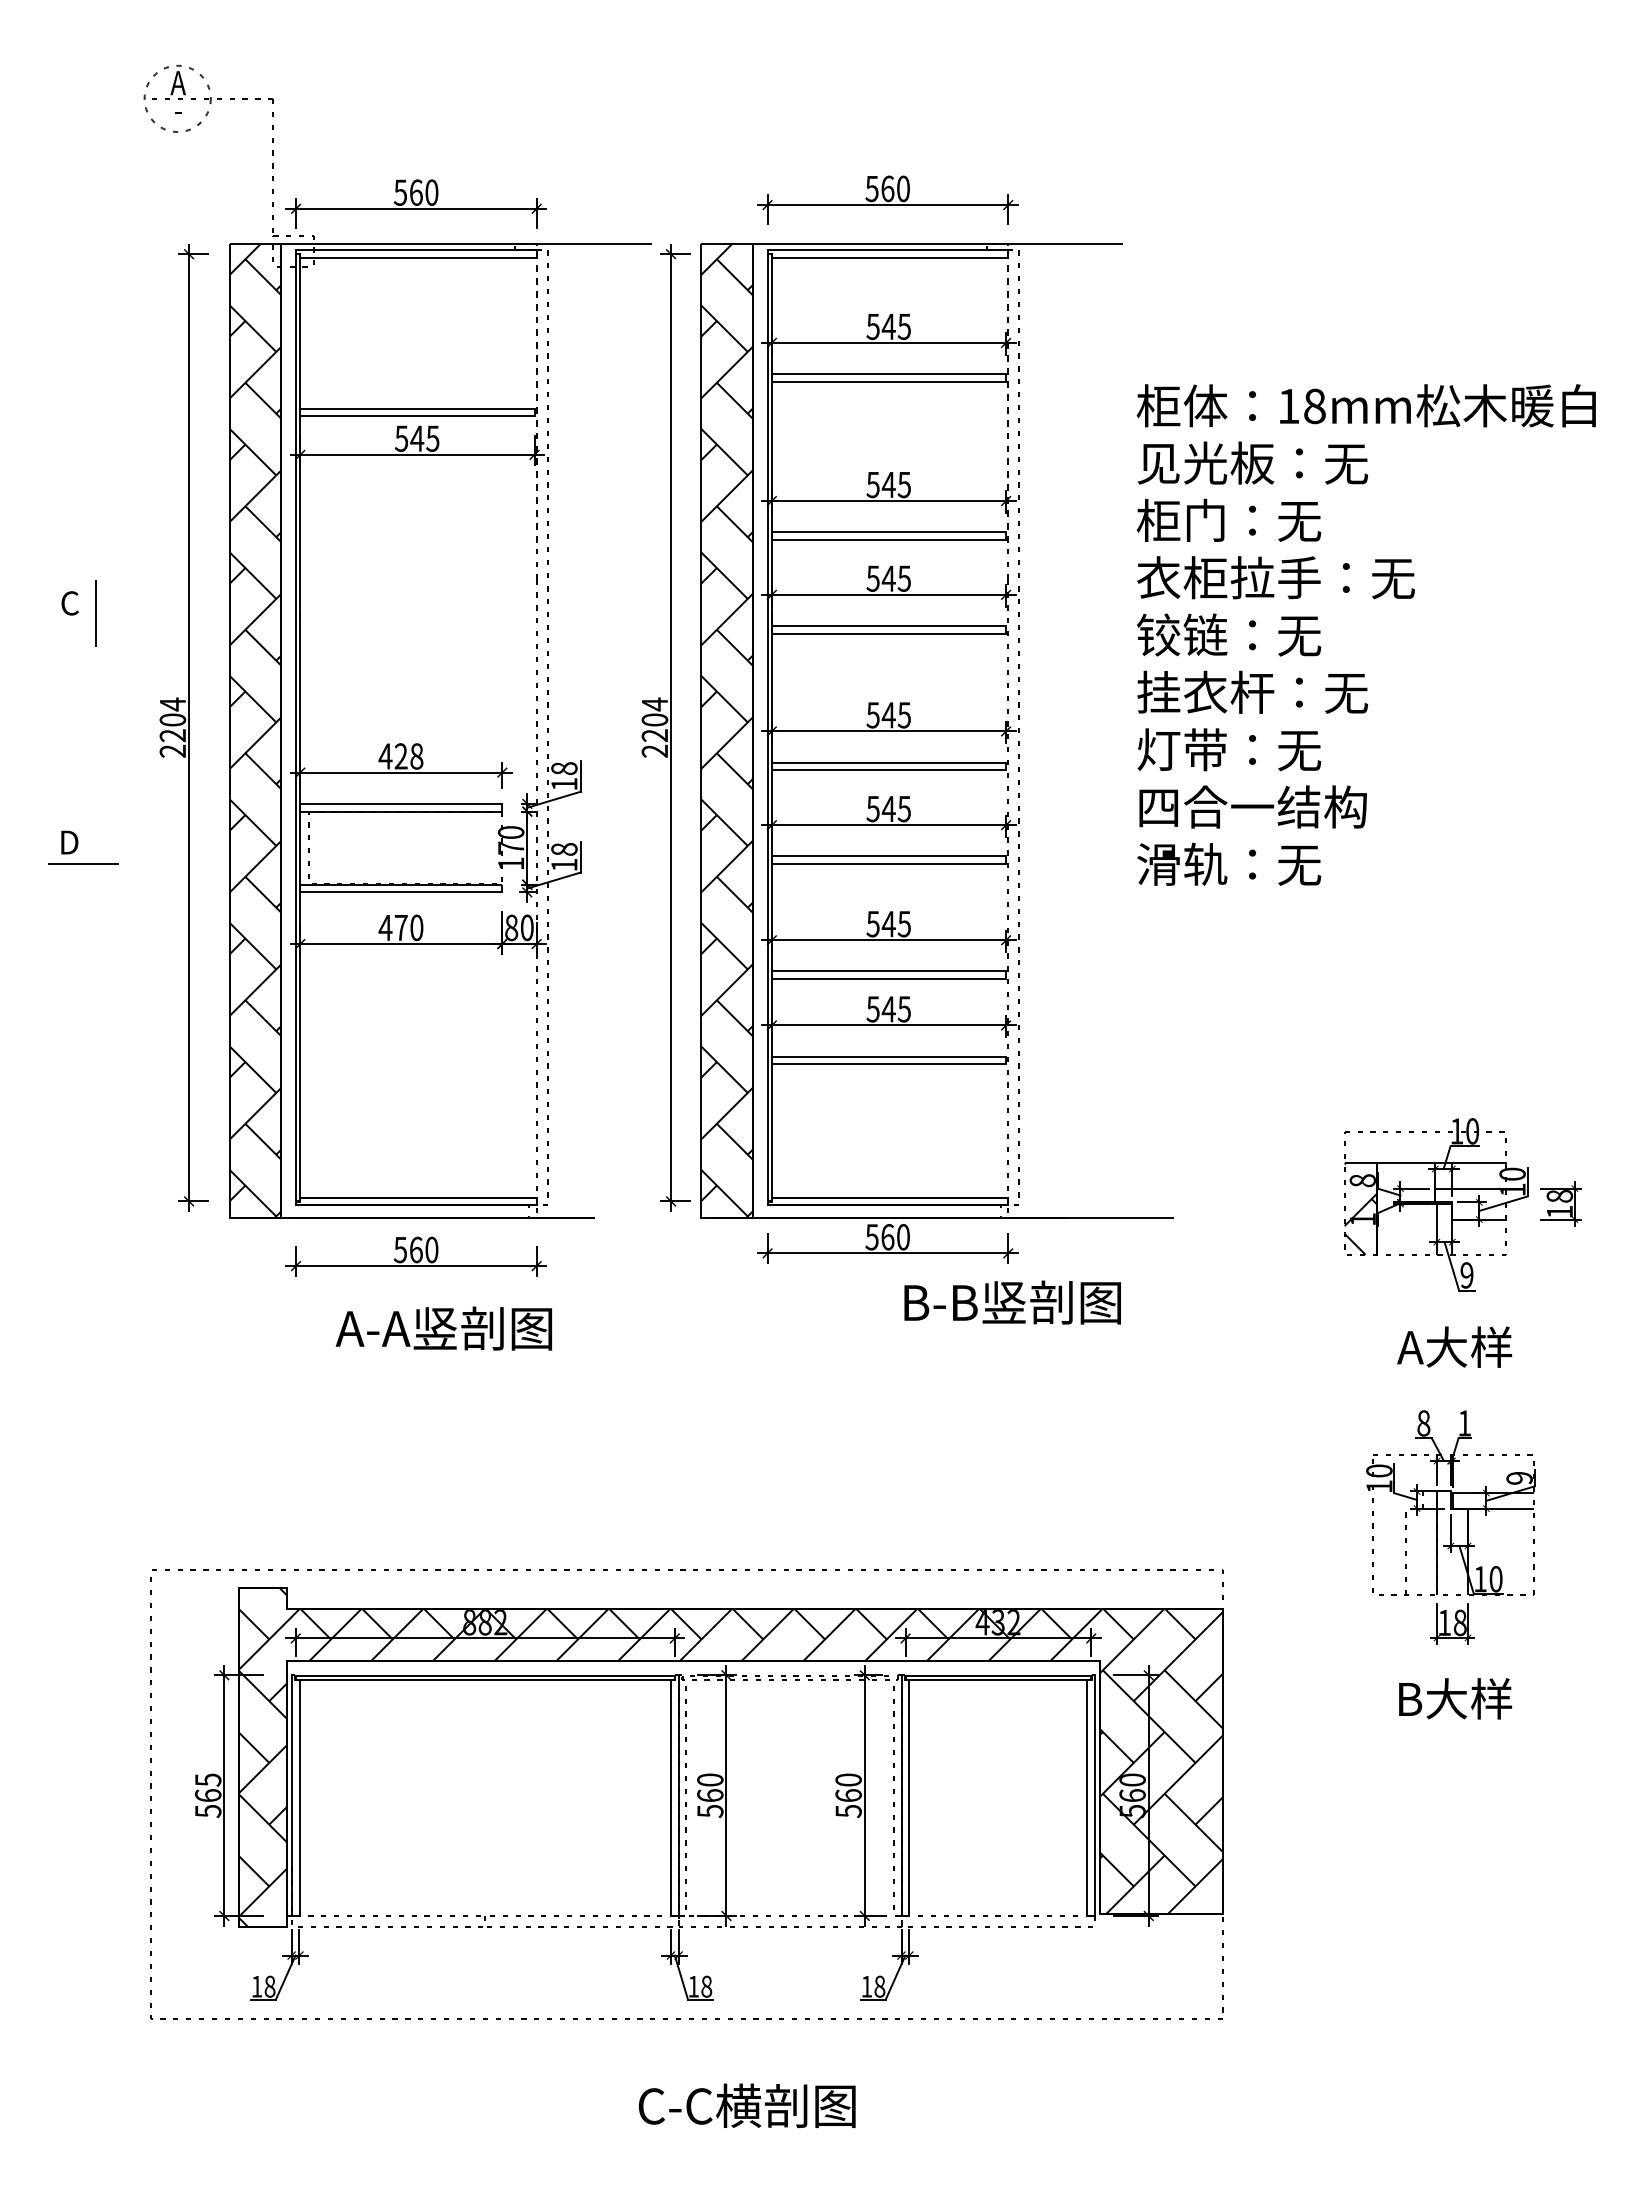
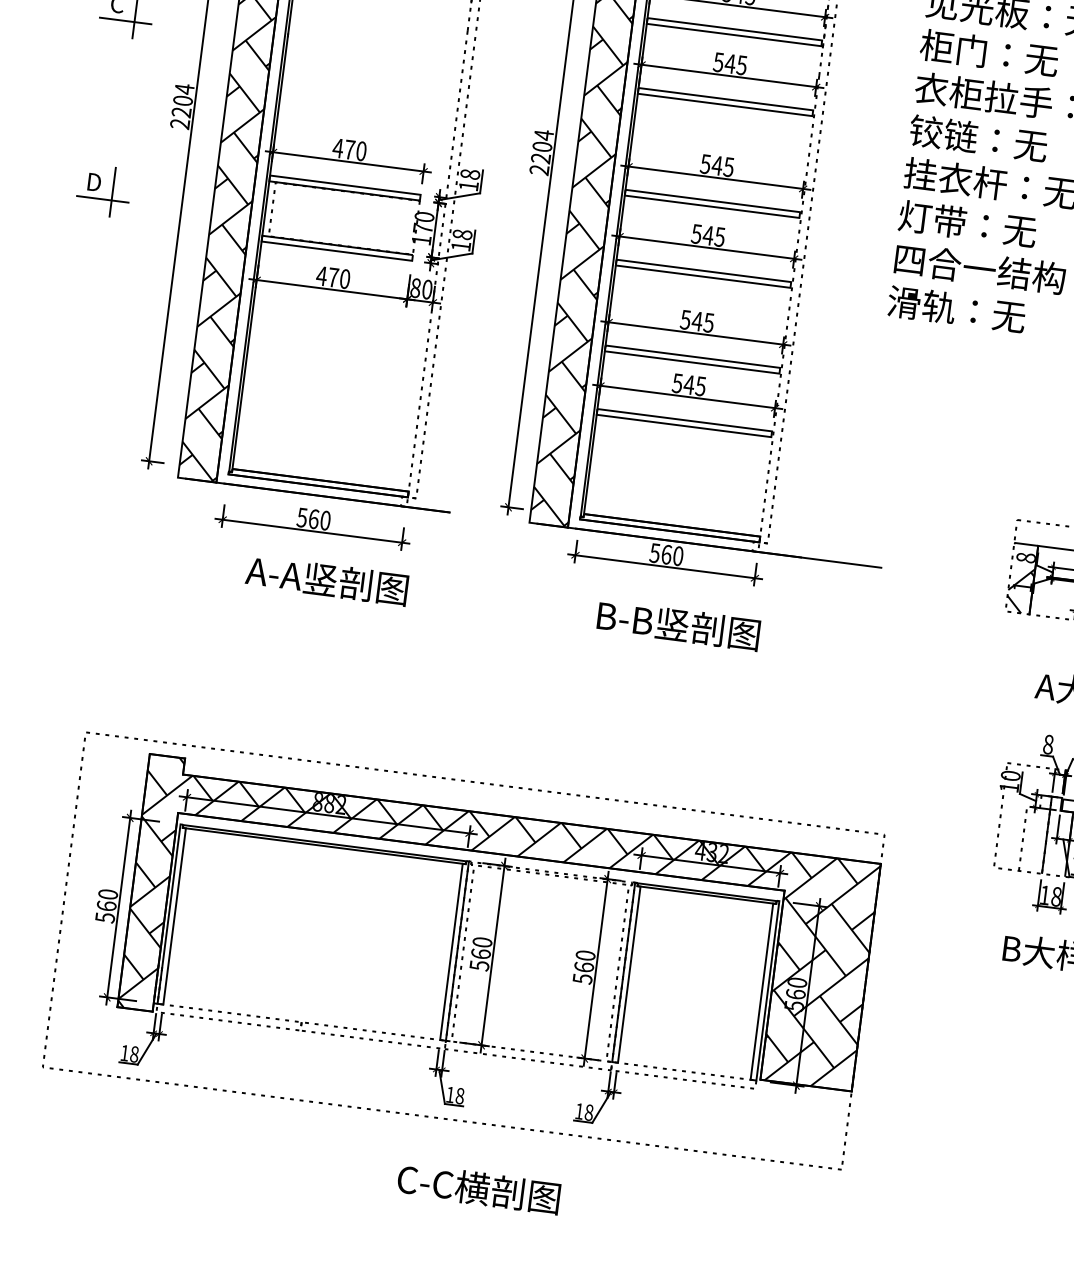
line: (83, 624) -> (125, 21), added
text: (408, 756) -> (355, 150), 428 -> 470
line: (95, 852) -> (112, 192), added
text: (1012, 1302) -> (678, 625), moved
text: (208, 1779) -> (108, 894), 565 -> 560

